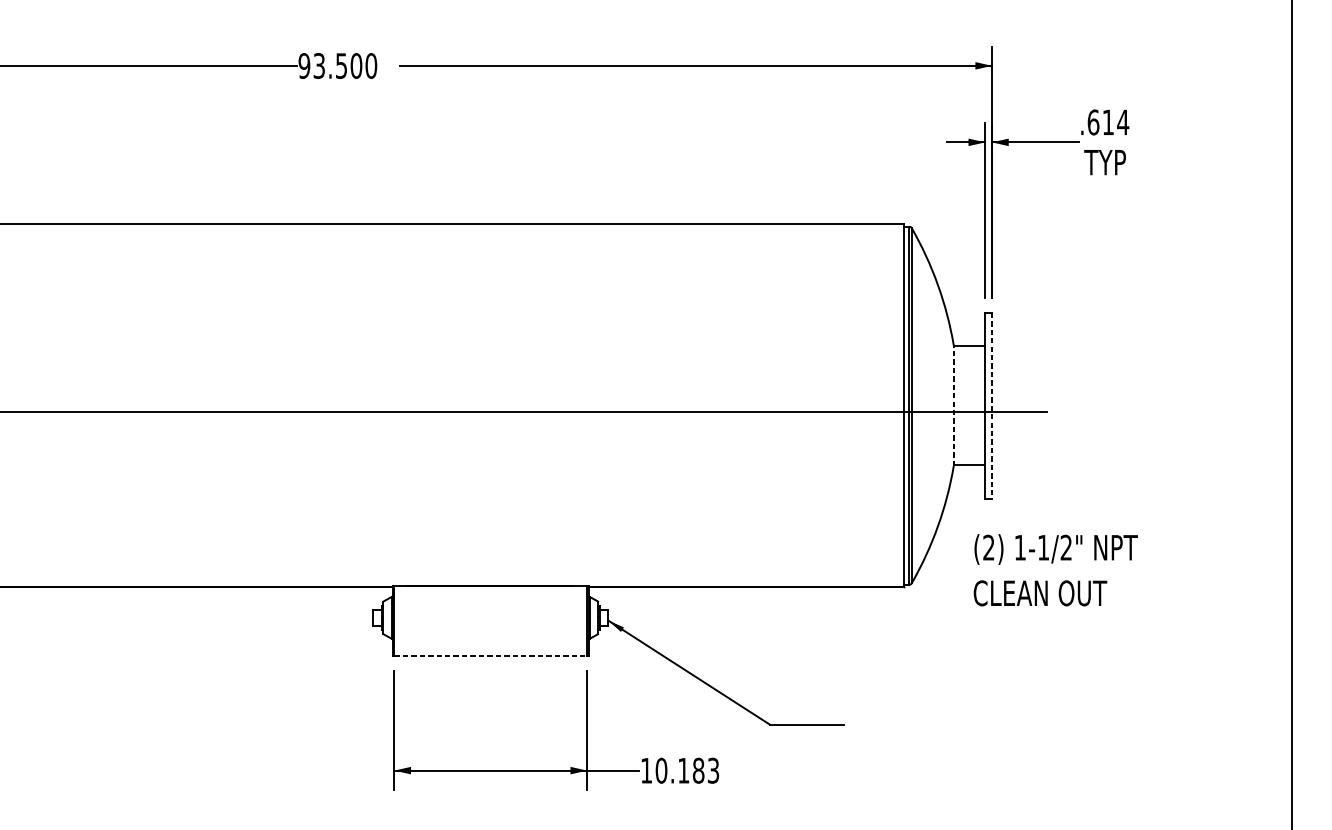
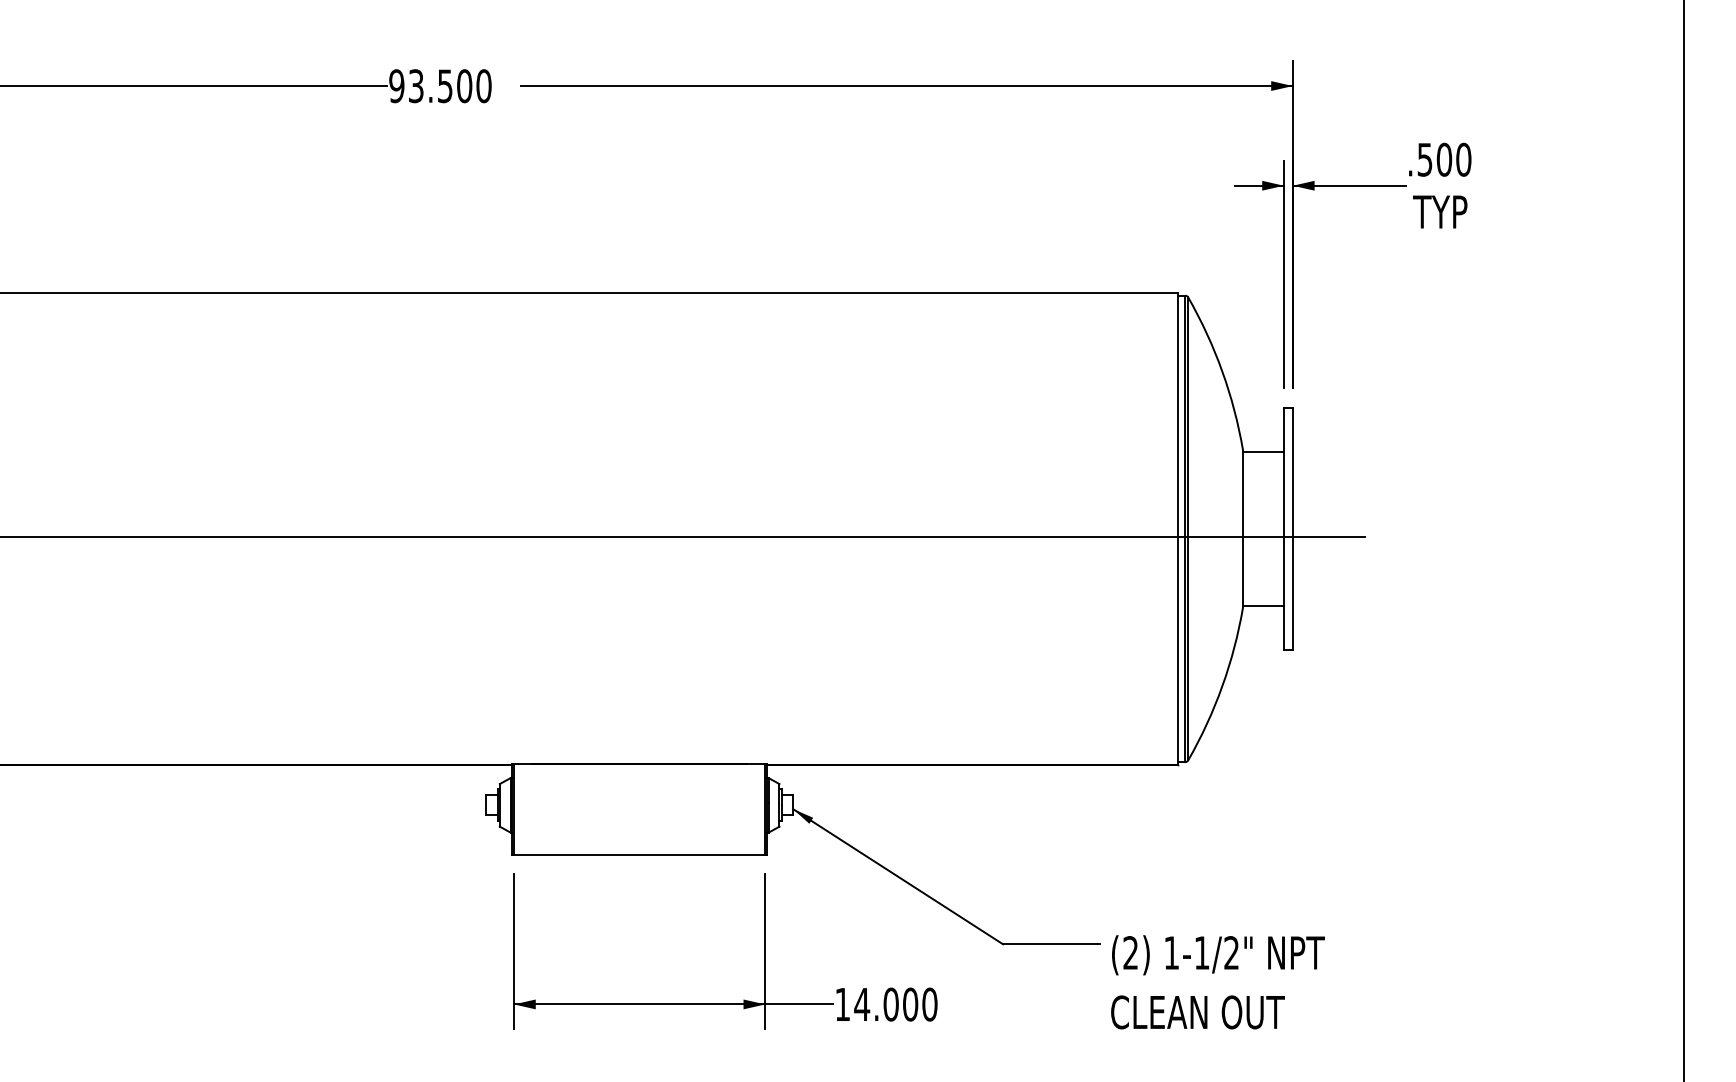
text: (1108, 122) -> (1444, 159), .614 -> .500
line: (954, 405) -> (1243, 528), dashed -> solid
line: (991, 406) -> (1292, 529), dashed -> solid
text: (1055, 570) -> (1217, 982), moved
line: (490, 655) -> (639, 854), dashed -> solid
text: (687, 770) -> (895, 1004), 10.183 -> 14.000

